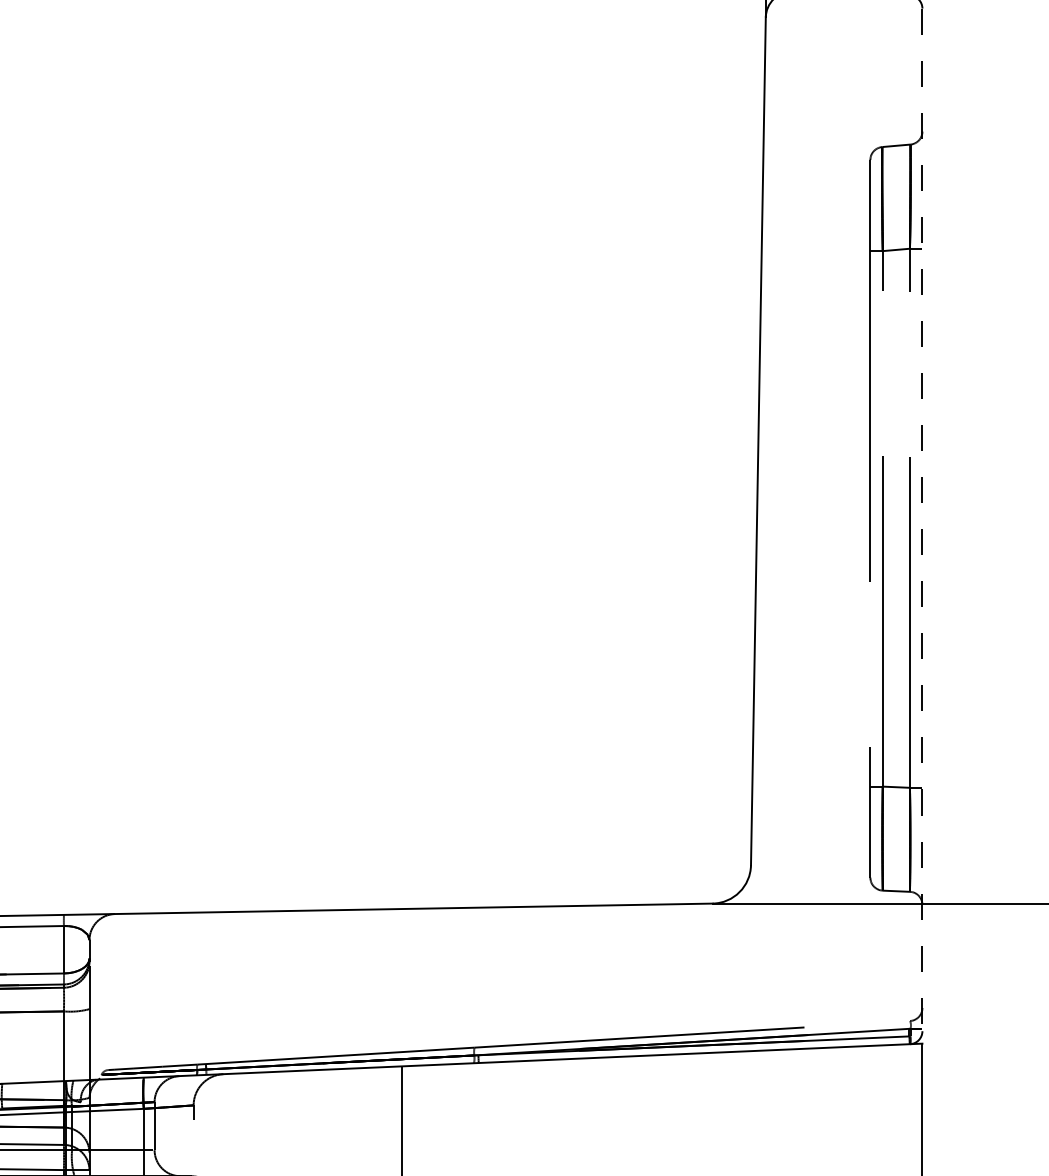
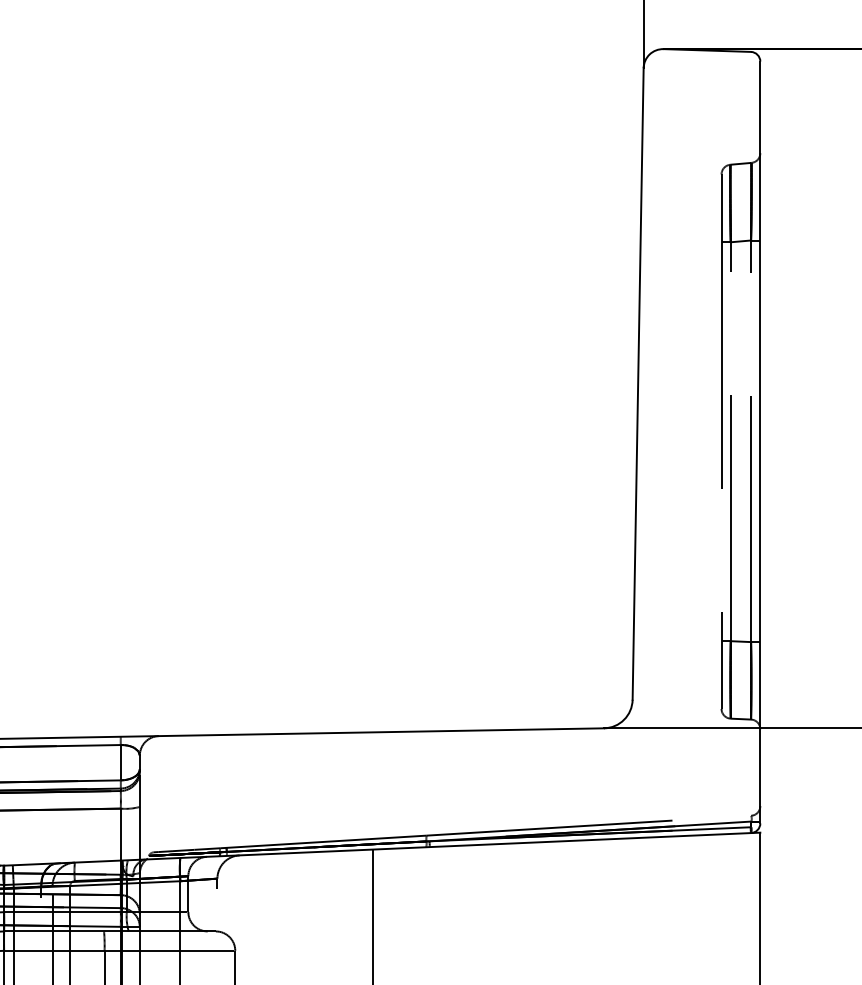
line: (922, 519) -> (760, 442), dashed -> solid

